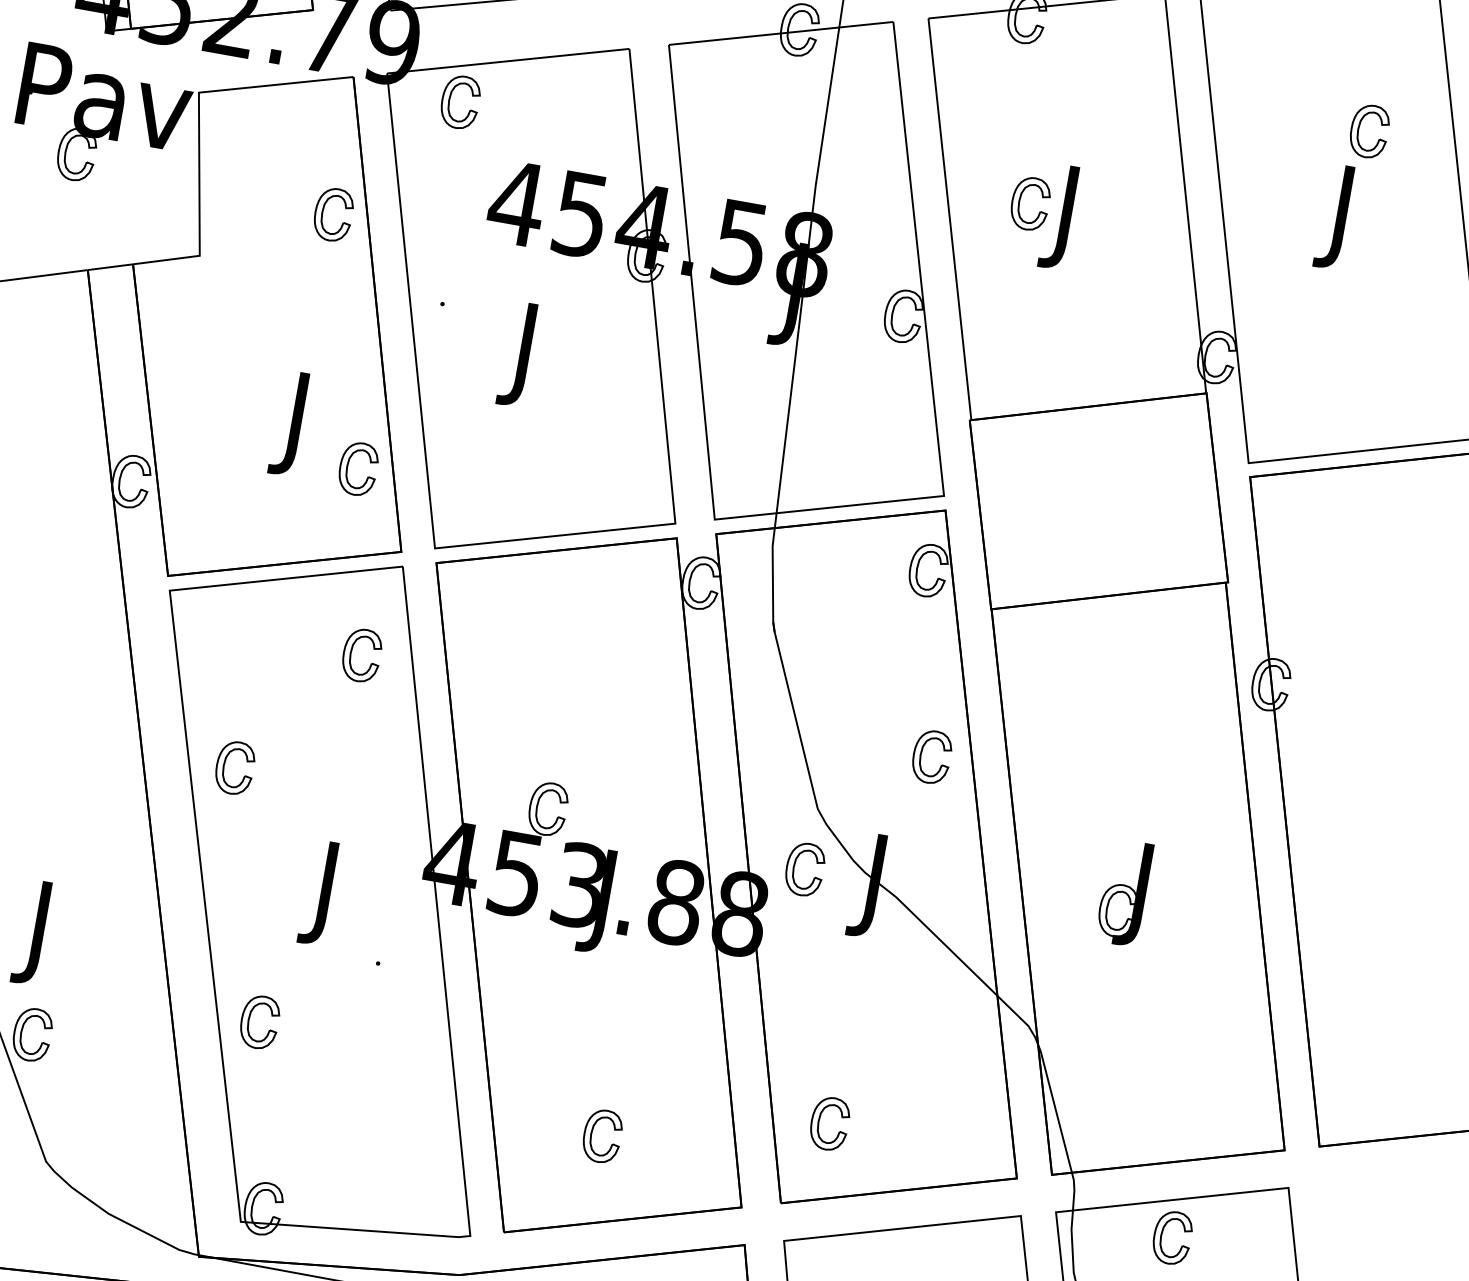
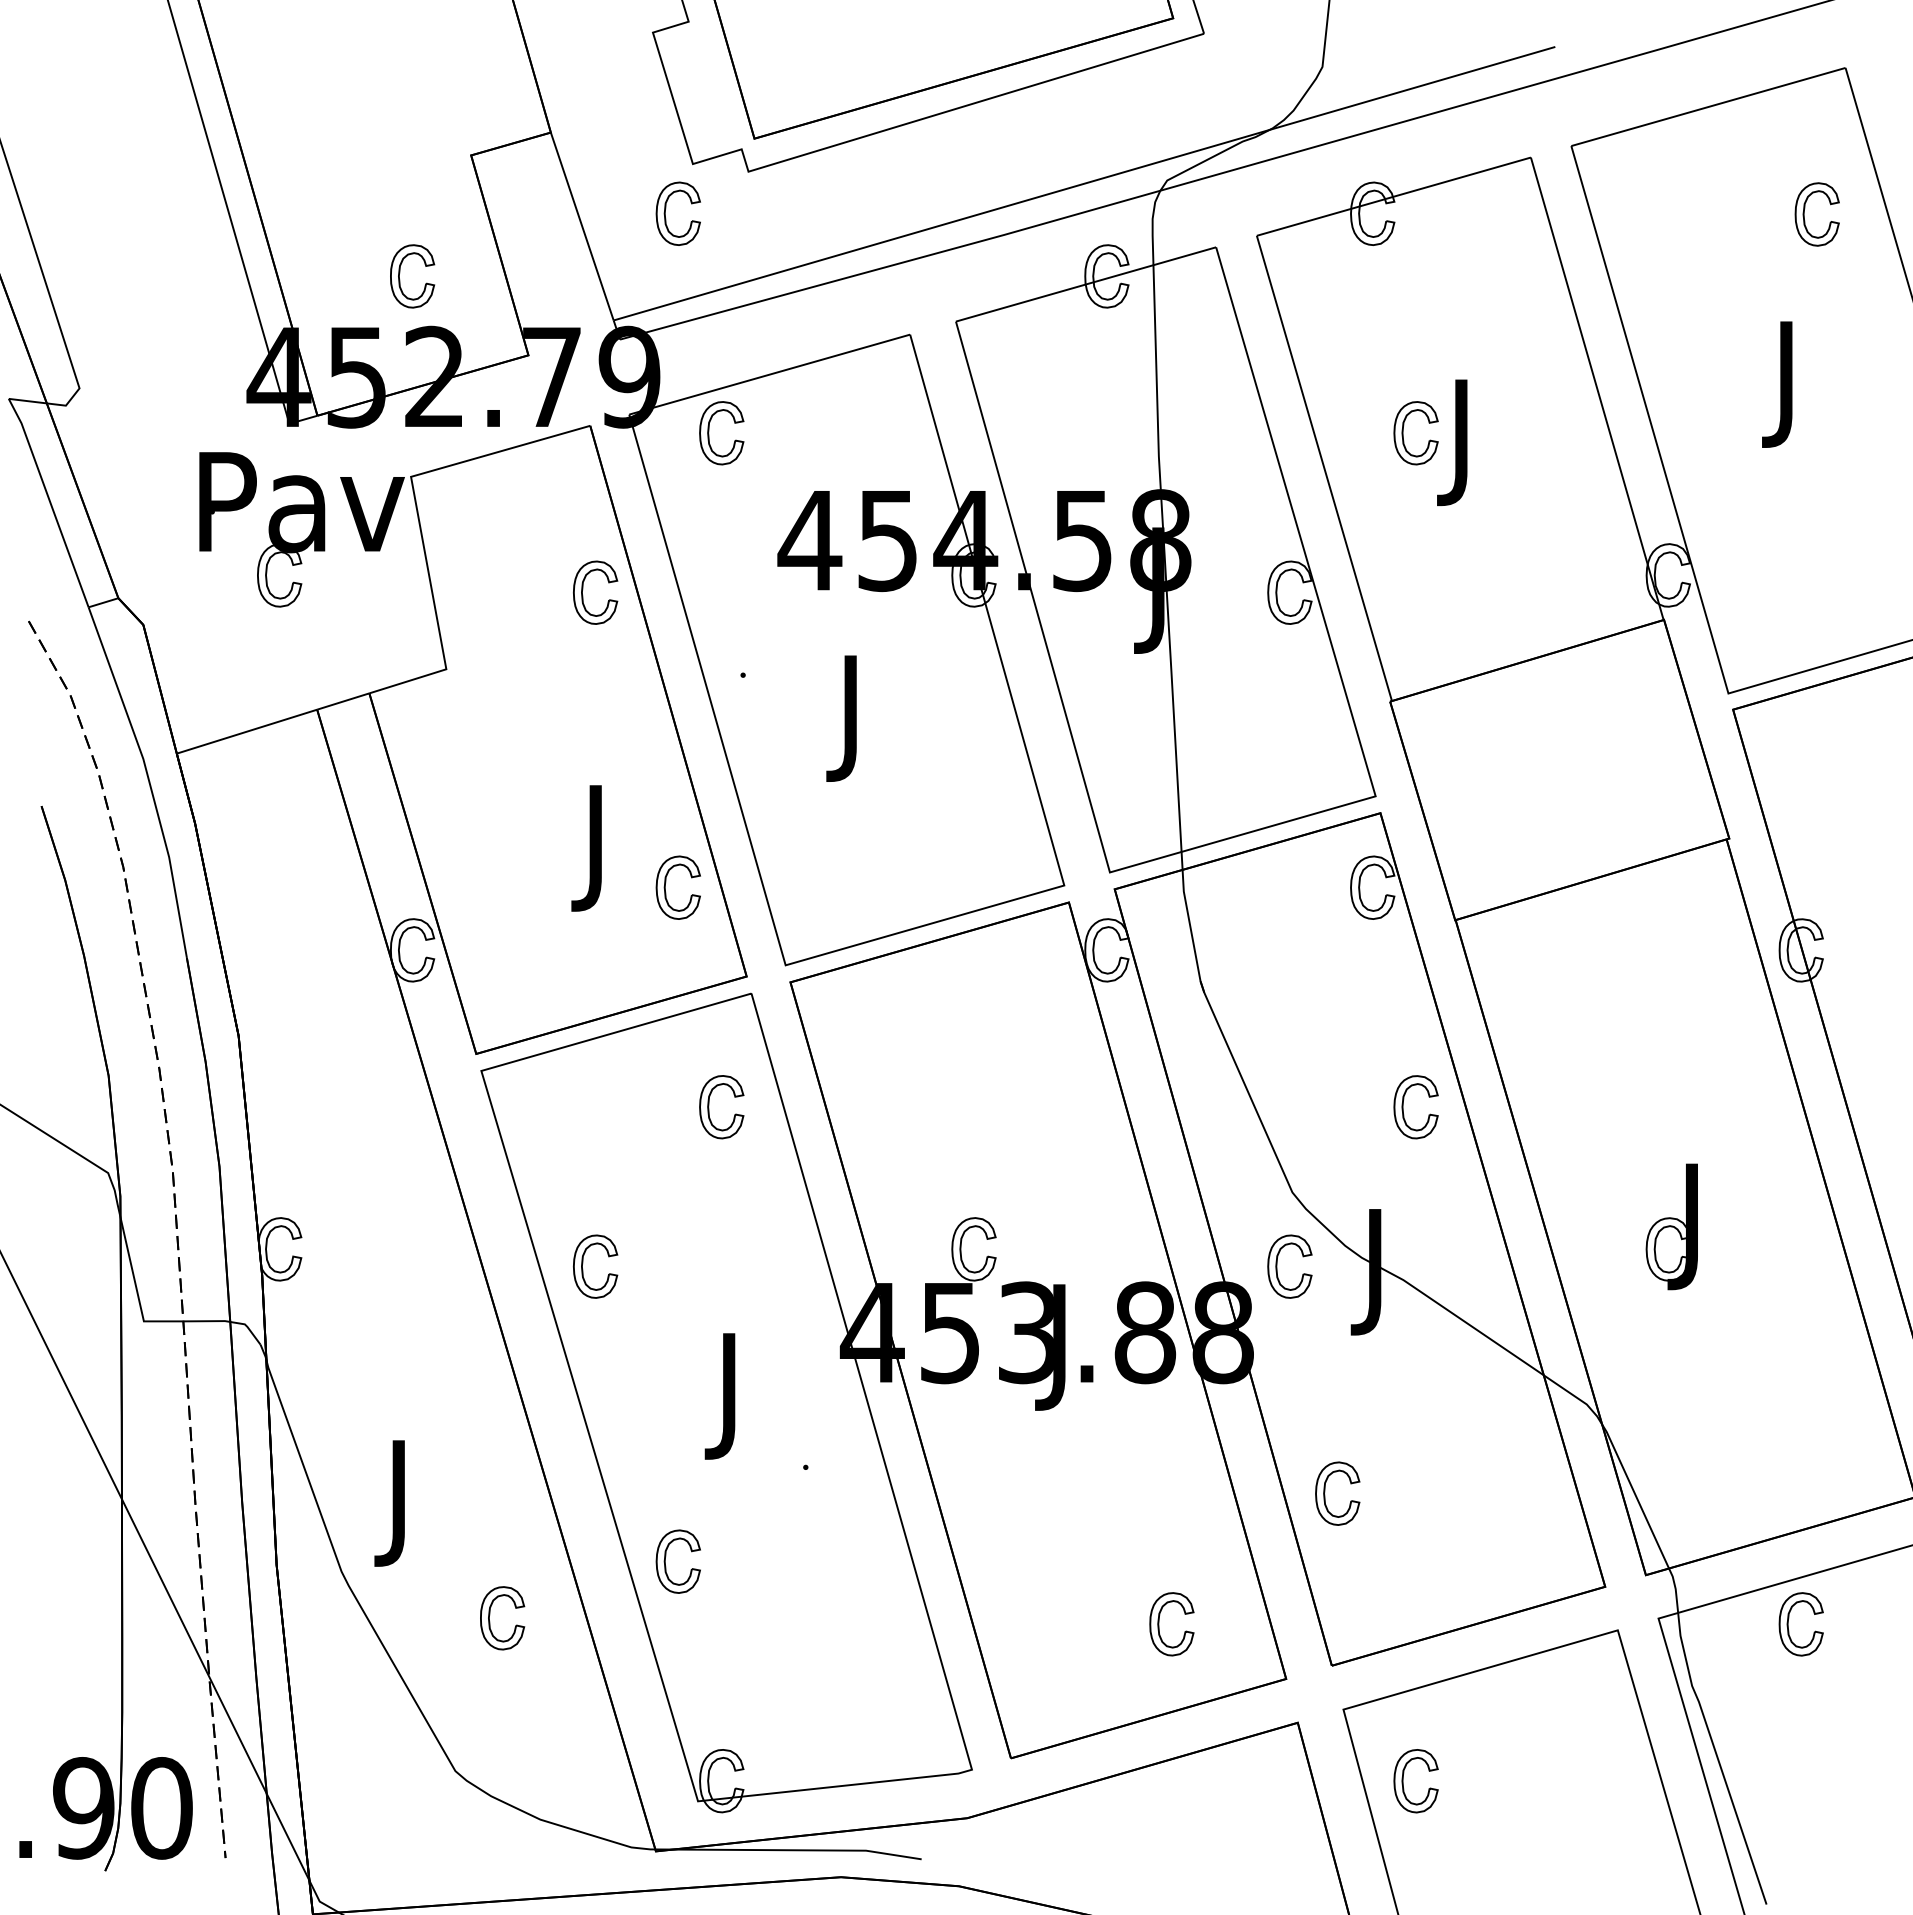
part: (1358, 129) -> (1804, 214), moved
part: (22, 1035) -> (490, 1621), moved
part: (819, 1121) -> (1325, 1492), moved
part: (592, 1134) -> (1159, 1624), moved

